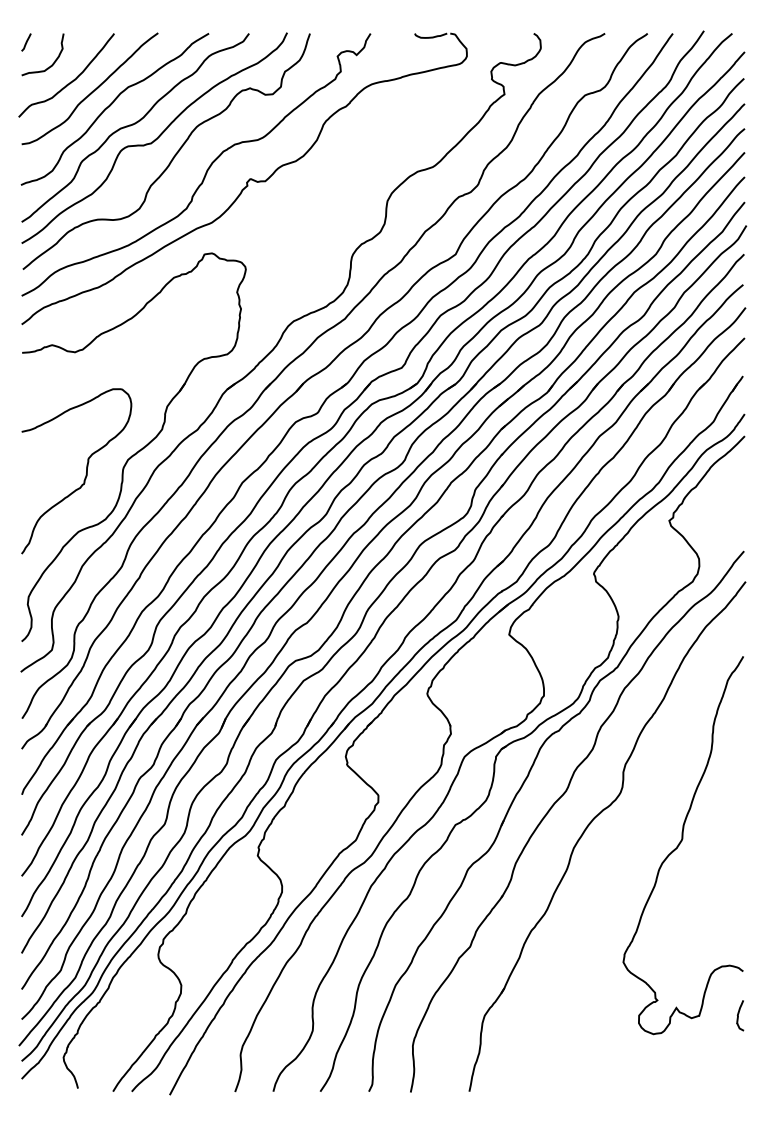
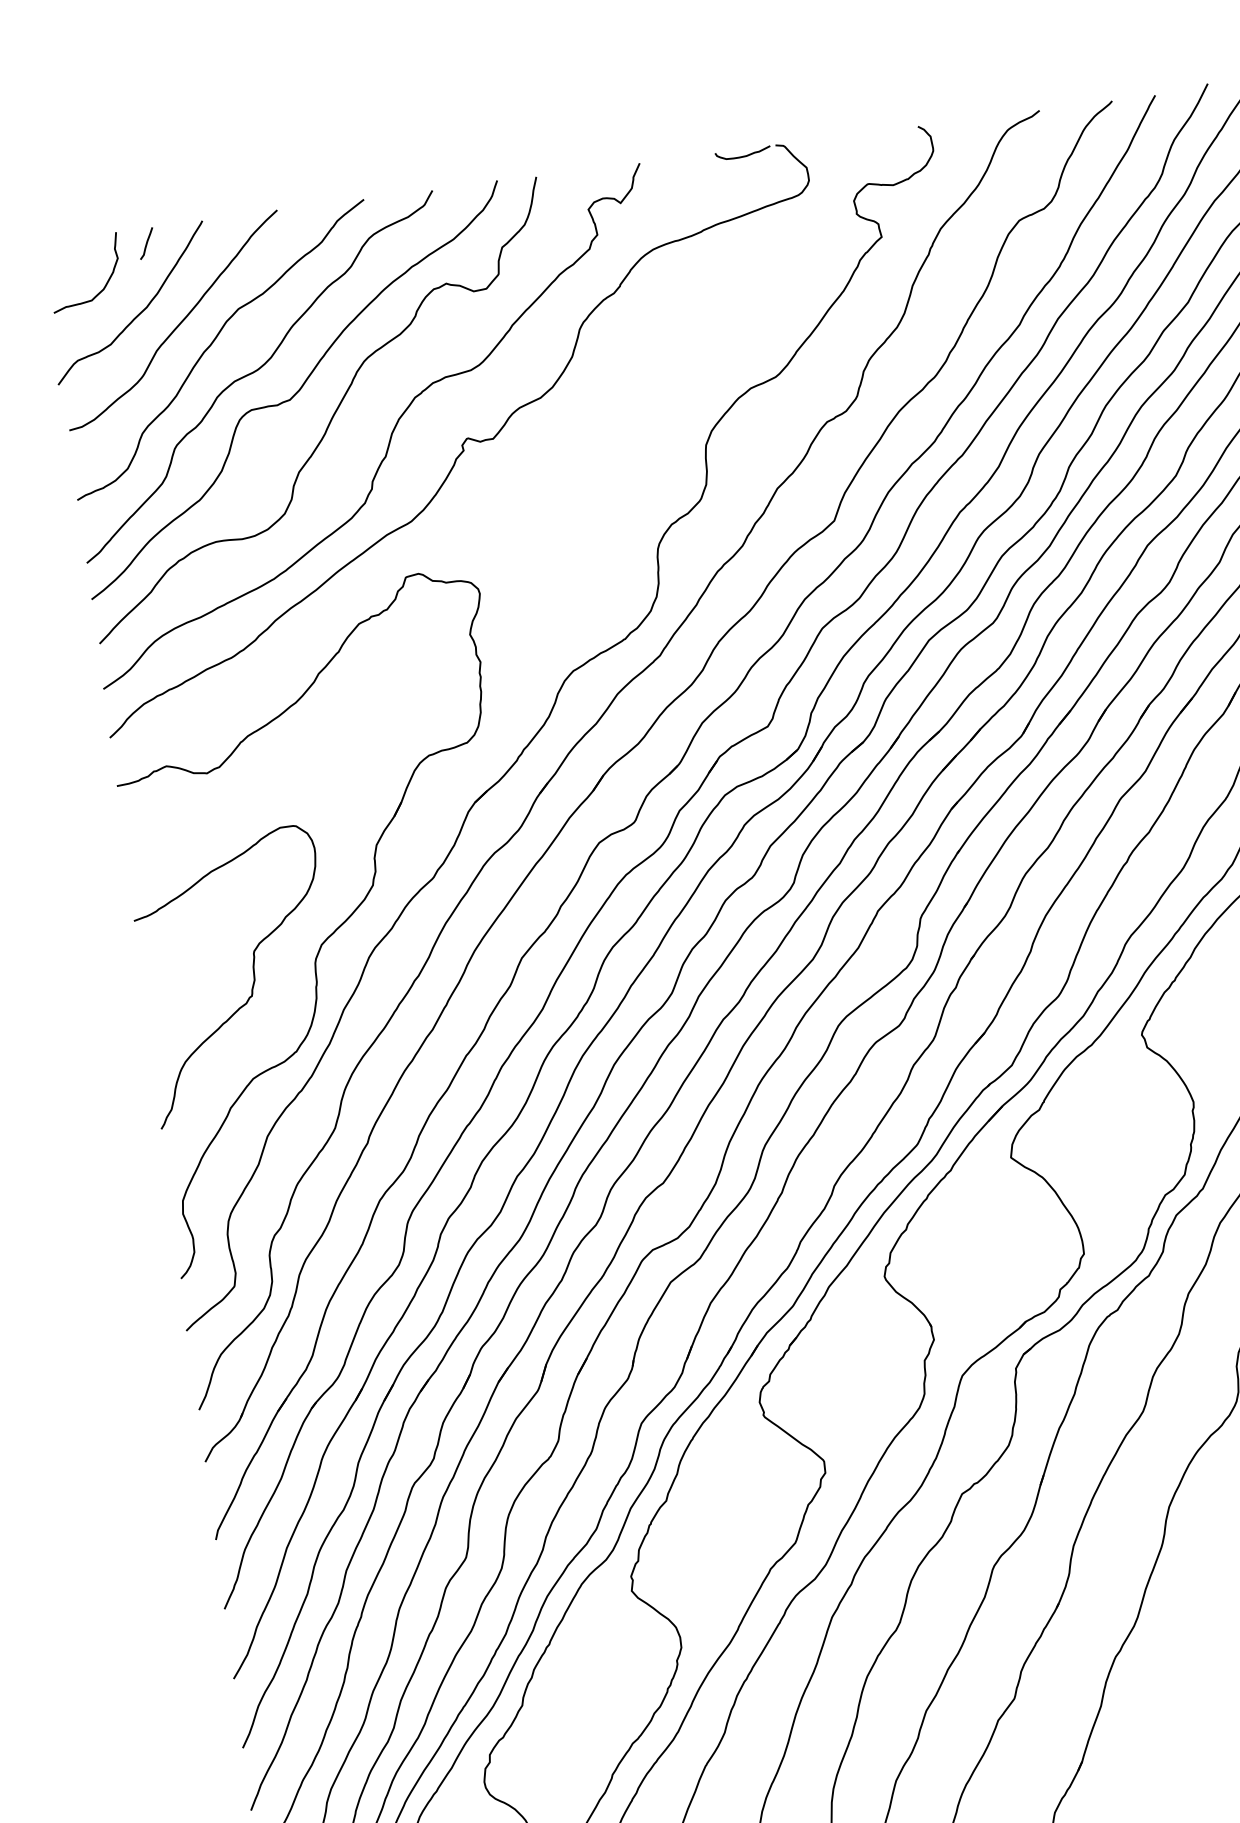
line: (26, 42) -> (146, 243), moved

